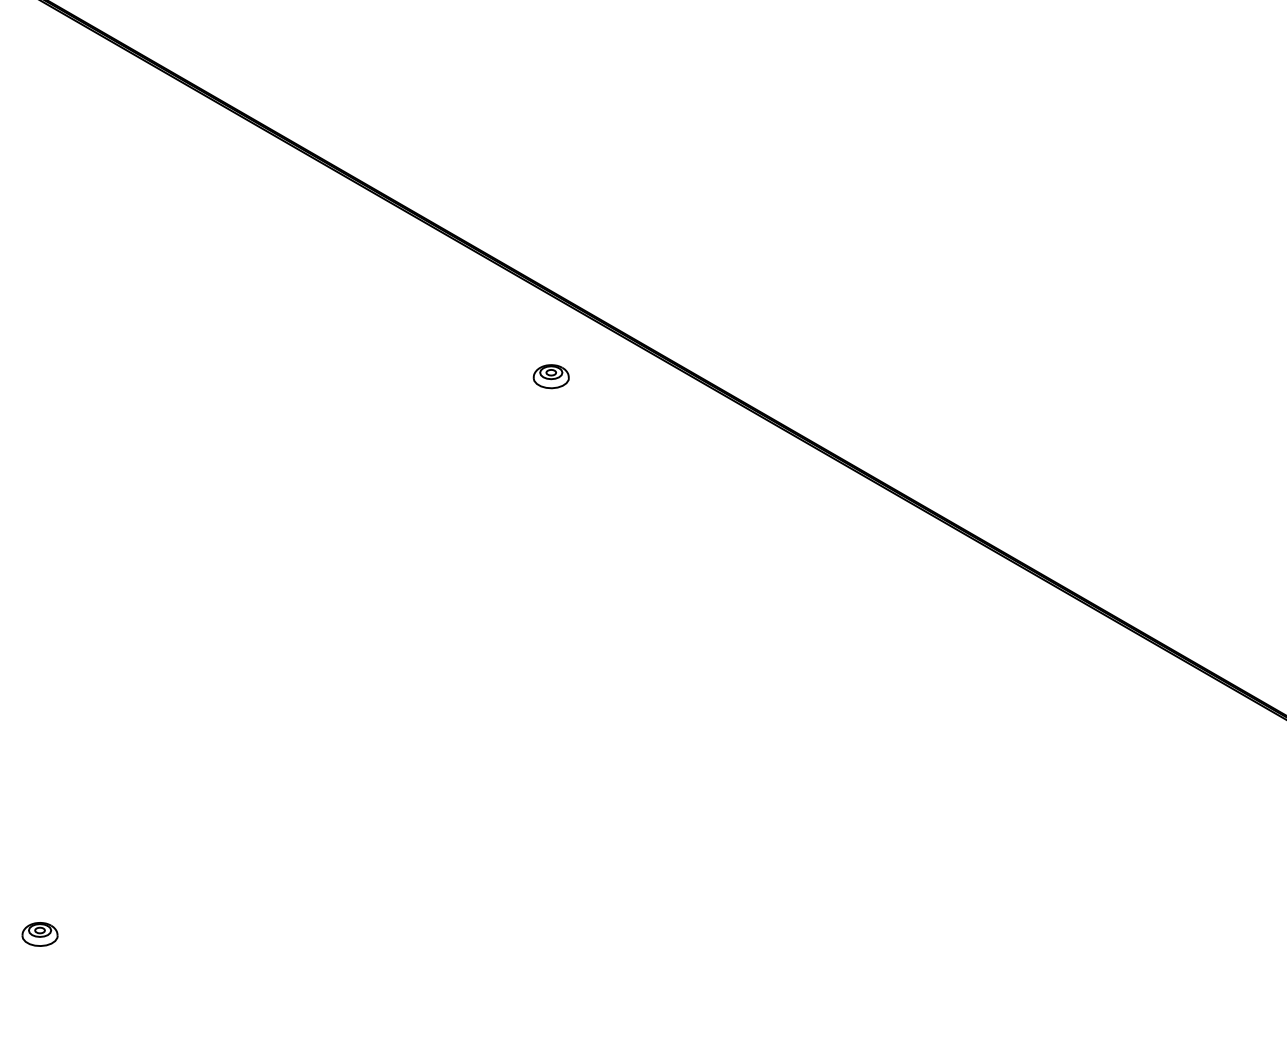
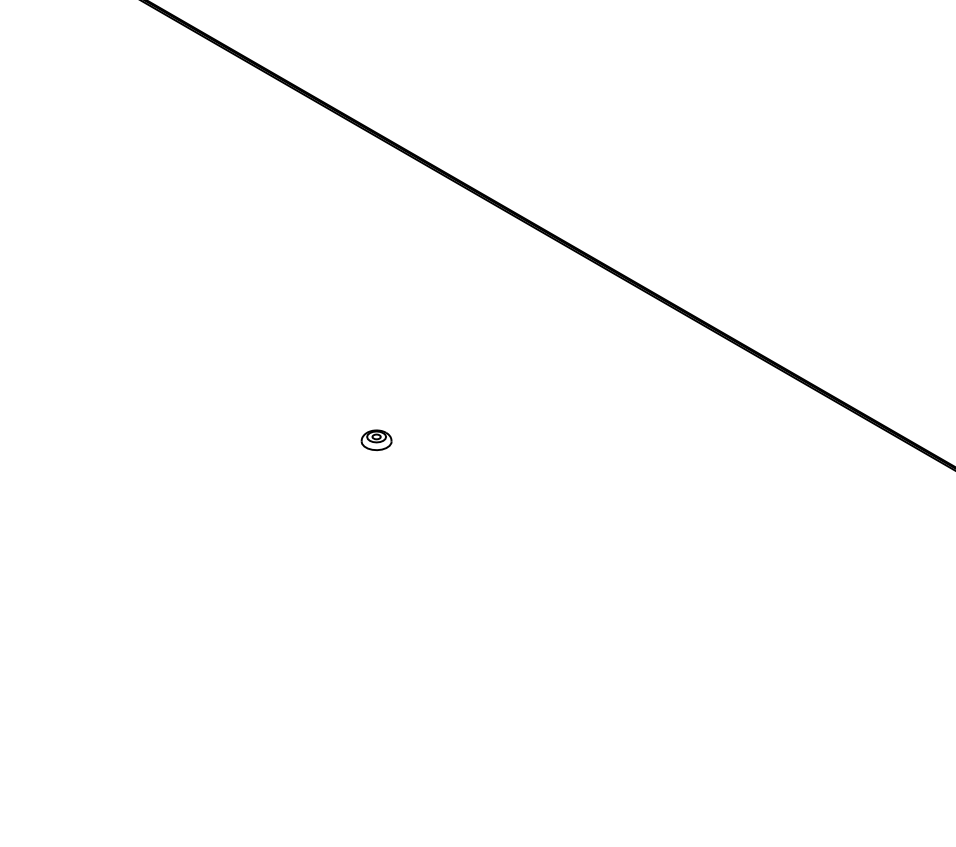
part: (550, 376) -> (375, 440), moved

